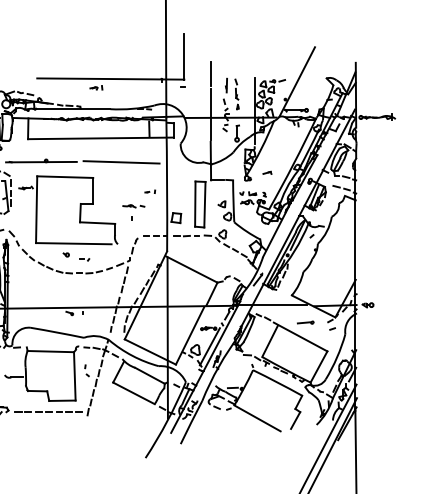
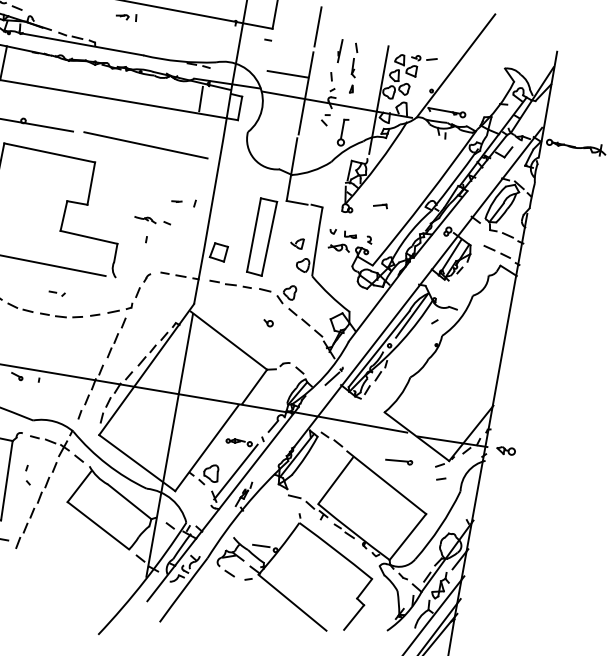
line: (197, 104) -> (286, 73), added
part: (150, 191) -> (184, 201), size x1.43
part: (65, 254) -> (267, 322), moved

